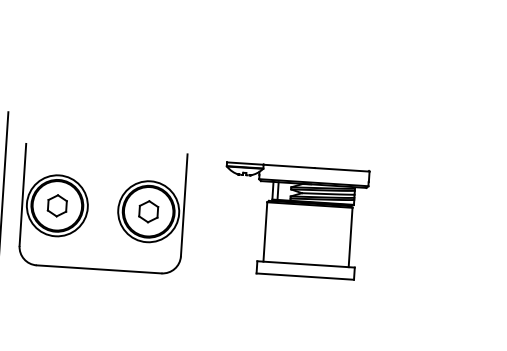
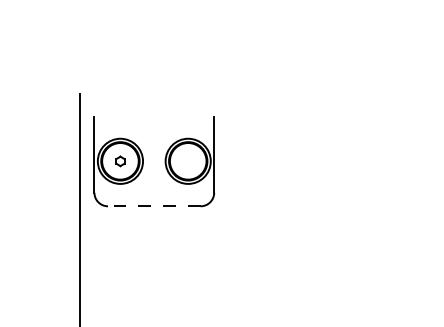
part: (57, 206) -> (120, 161), size x0.6
part: (149, 211) -> (188, 161), removed
part: (294, 220) -> (296, 160), removed
line: (97, 269) -> (153, 206), solid -> dashed

